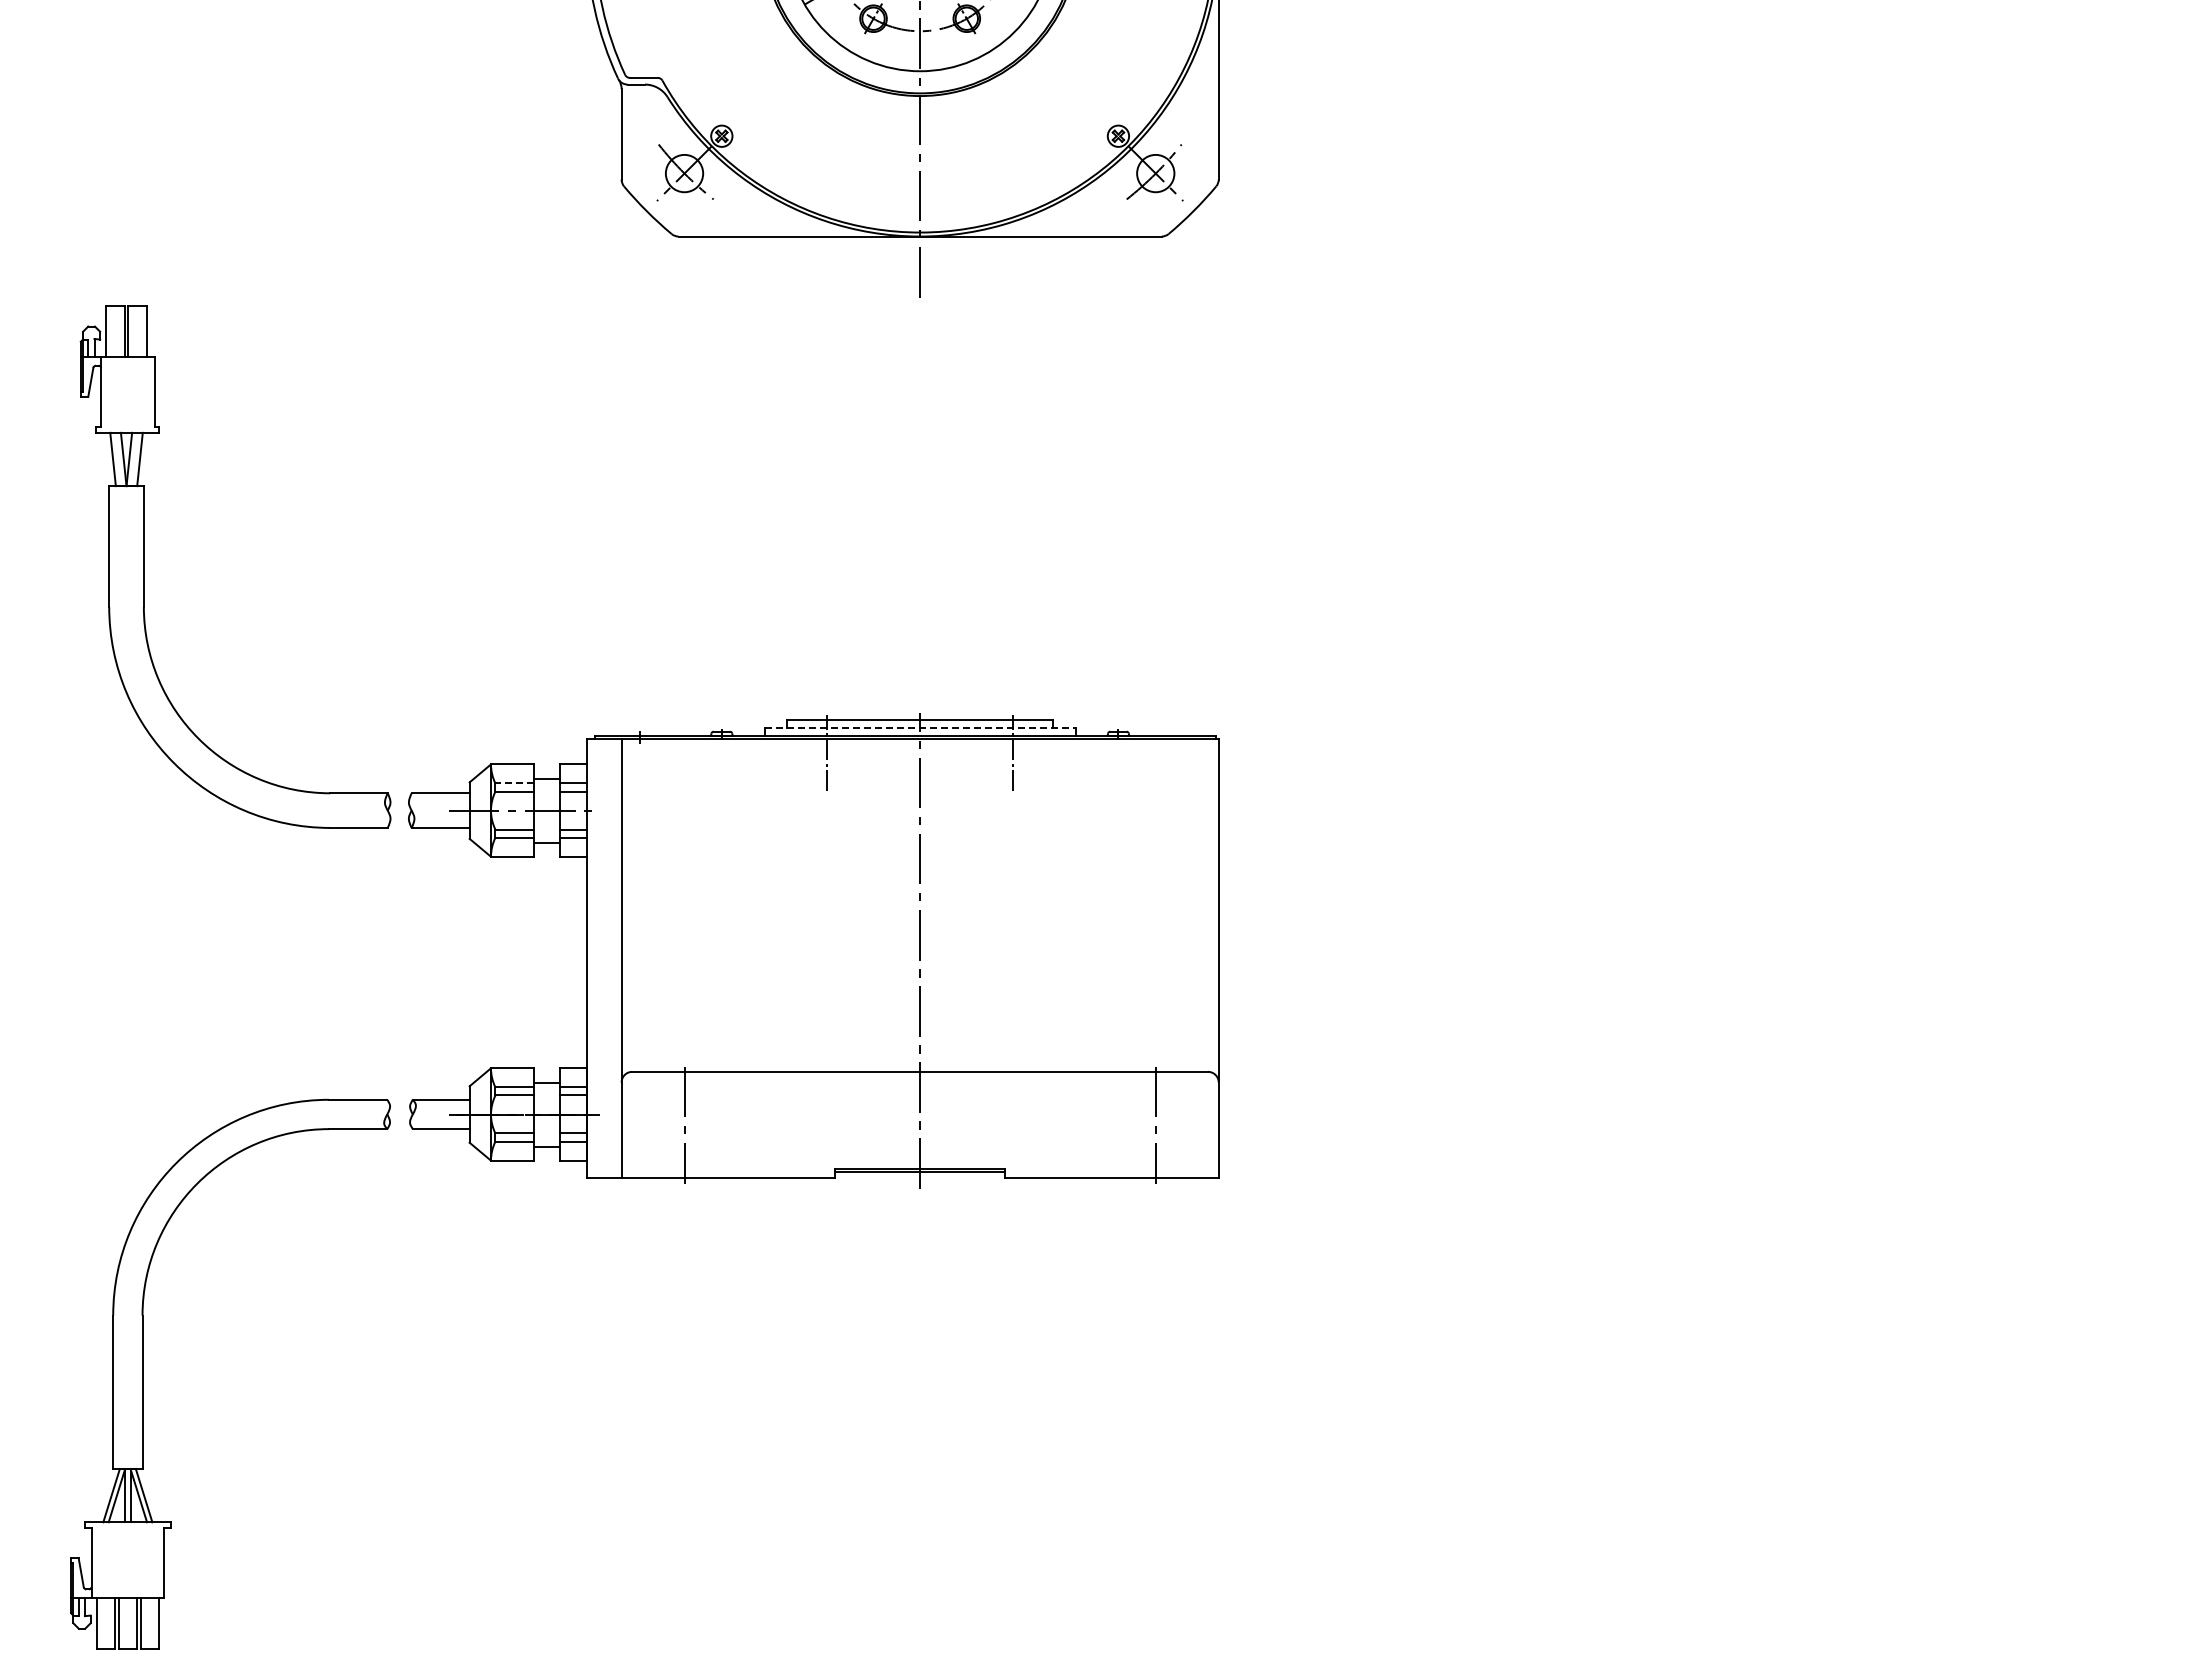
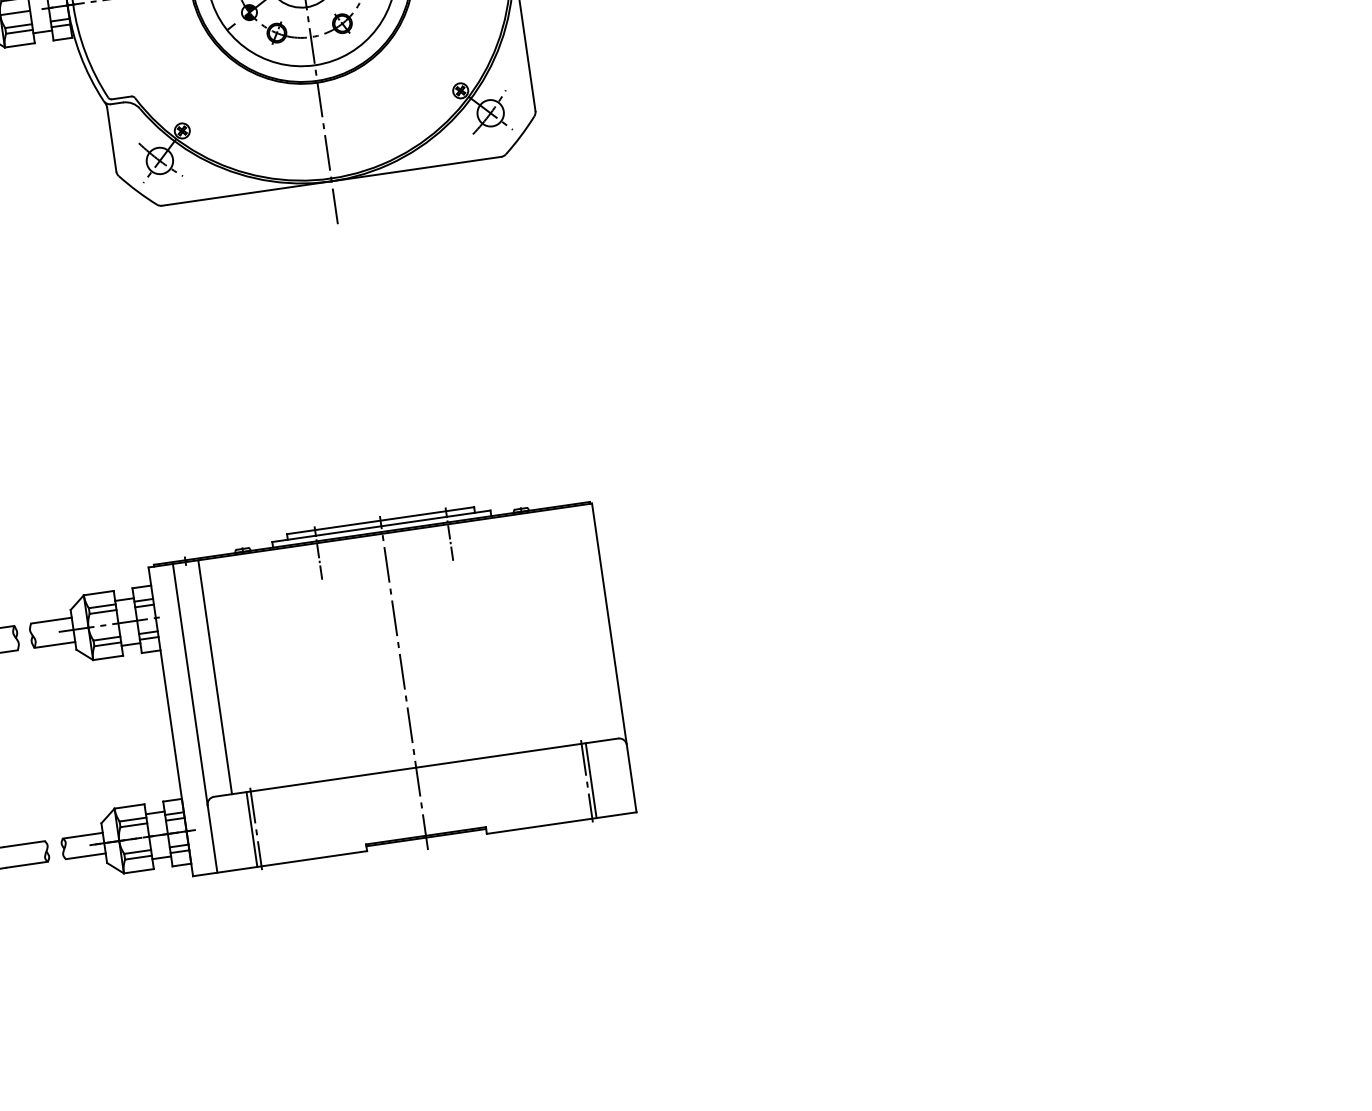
line: (920, 727) -> (381, 525), dashed -> solid
line: (514, 783) -> (102, 606), dashed -> solid
line: (657, 904) -> (214, 676), added
line: (678, 1124) -> (251, 829), added
line: (1161, 1124) -> (590, 780), added

